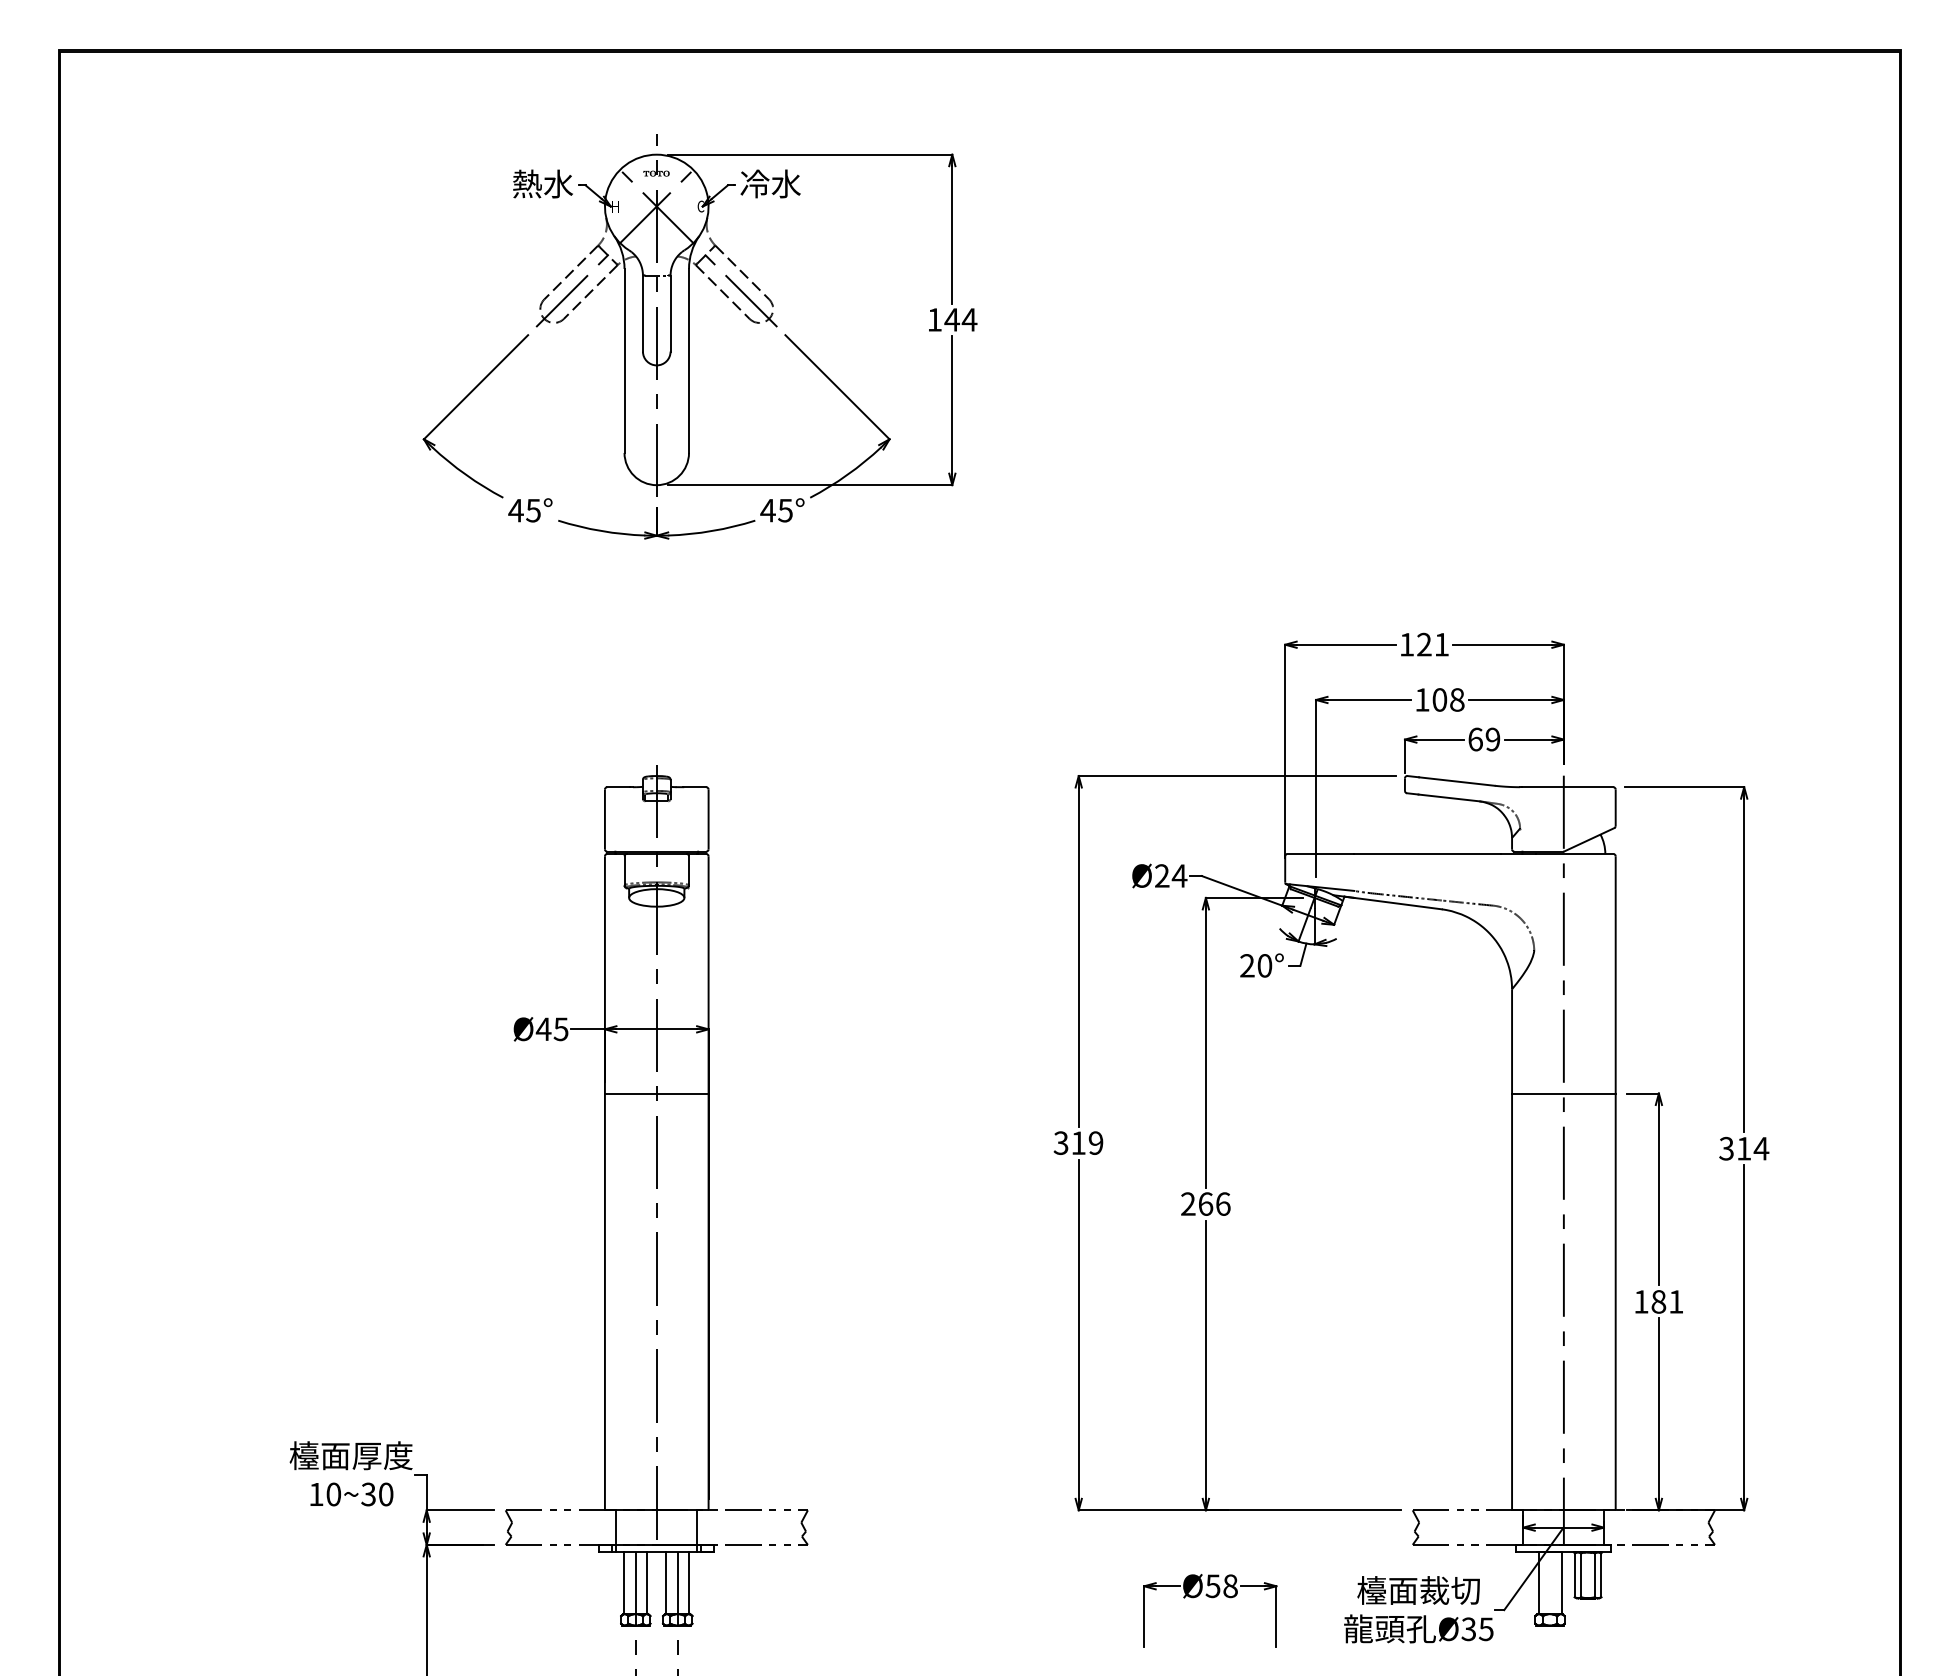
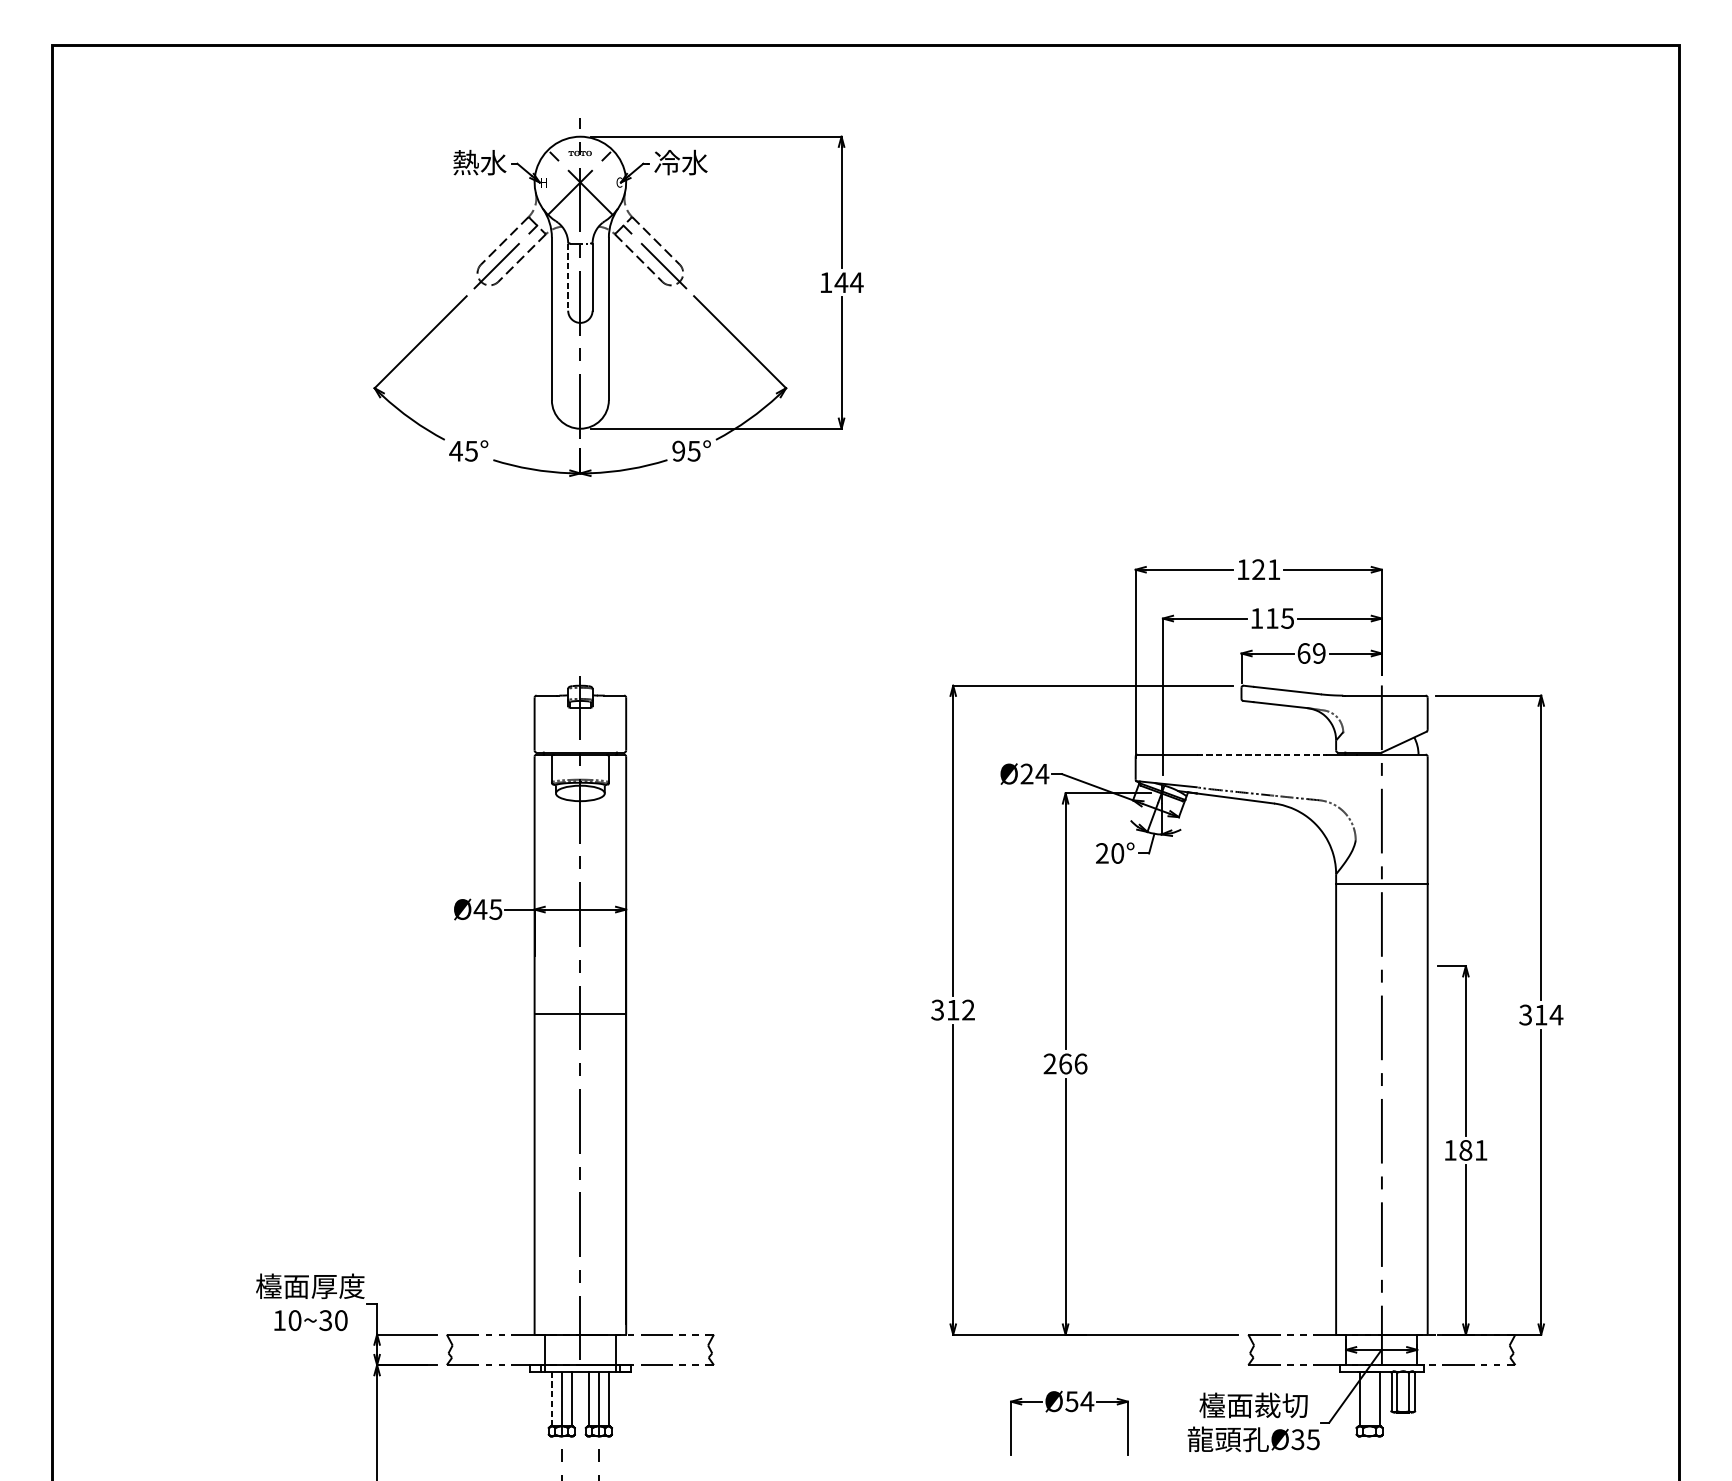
line: (642, 313) -> (567, 277), solid -> dashed
text: (767, 510) -> (678, 451), 45° -> 95°
text: (1448, 699) -> (1279, 618), 108 -> 115
line: (1427, 853) -> (1261, 754), solid -> dashed
line: (656, 1093) -> (580, 1013), moved
line: (1563, 1093) -> (1381, 884), moved
text: (1095, 1142) -> (968, 1009), 319 -> 312
line: (624, 1583) -> (551, 1399), solid -> dashed
text: (1230, 1586) -> (1087, 1401), 58 -> 54

